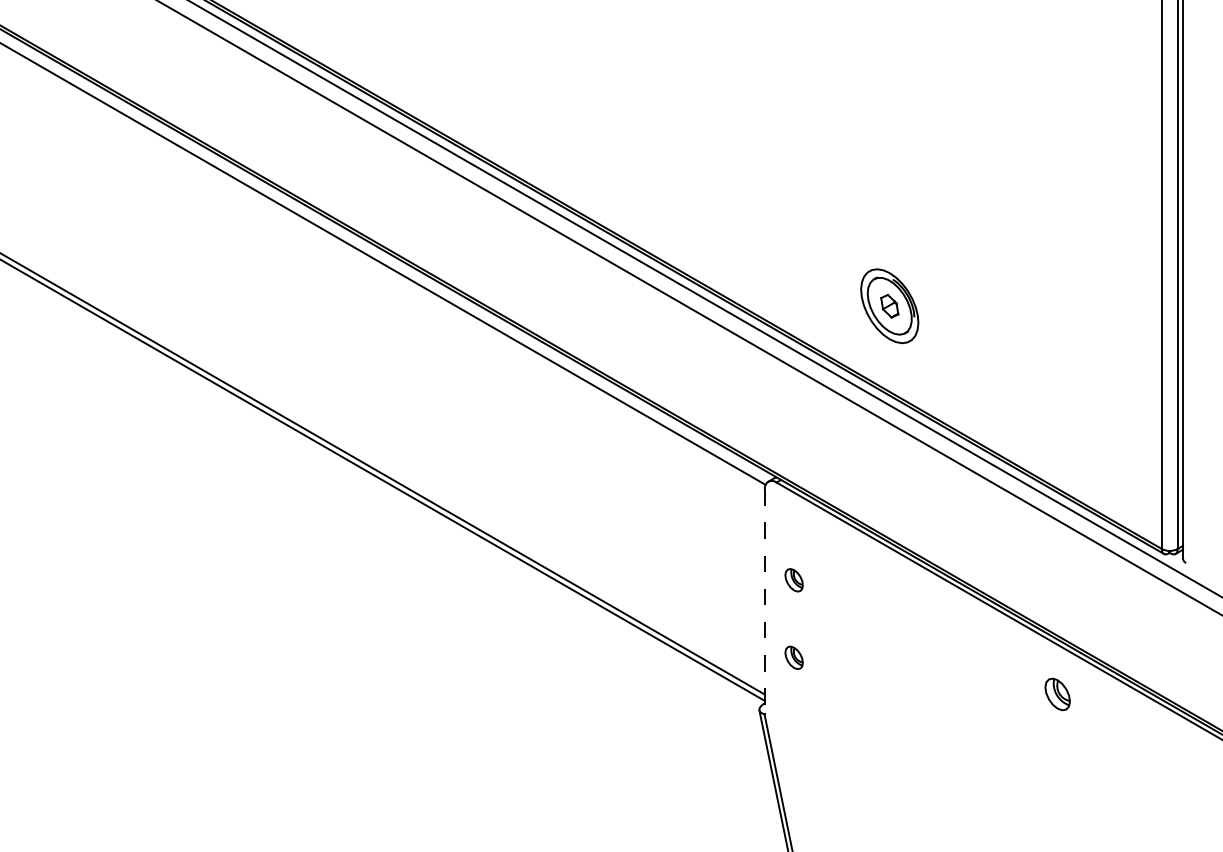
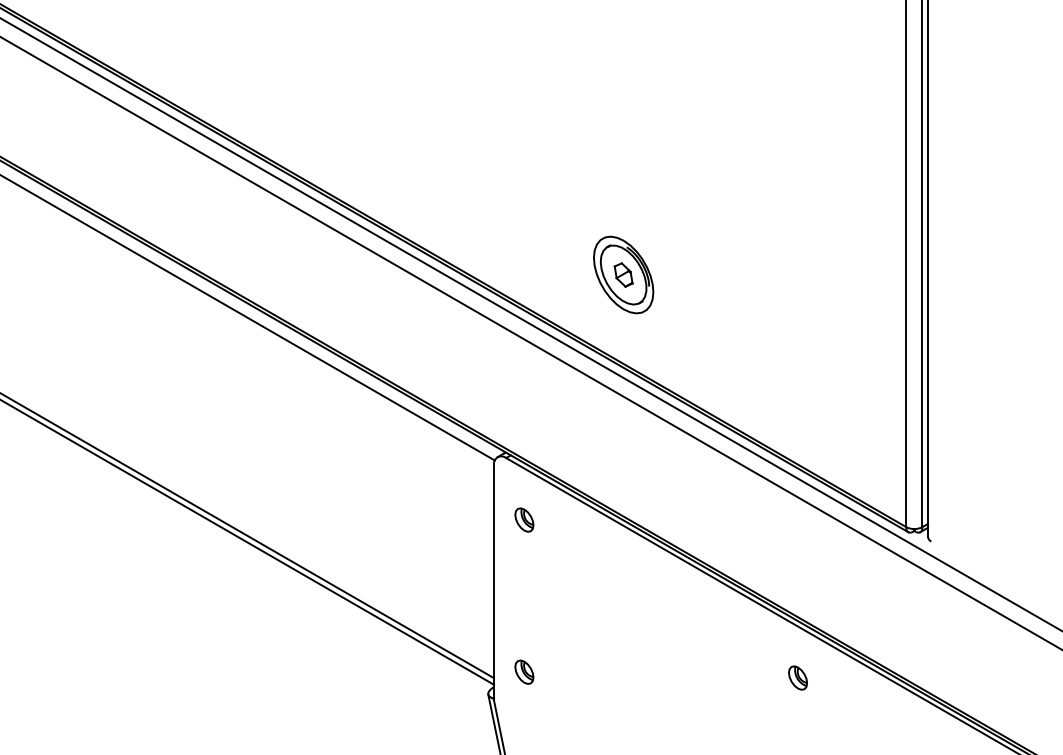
part: (793, 580) -> (523, 520), moved
line: (764, 601) -> (493, 581), dashed -> solid
part: (793, 657) -> (523, 671), moved
part: (1057, 694) -> (797, 678), size x0.71

